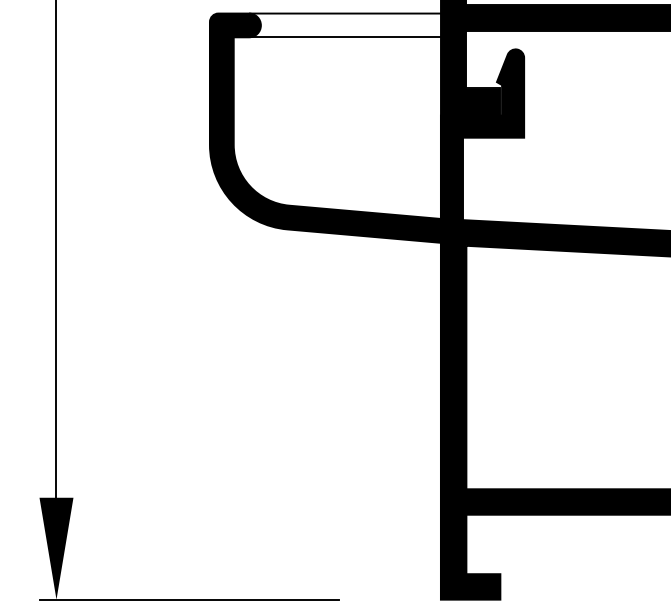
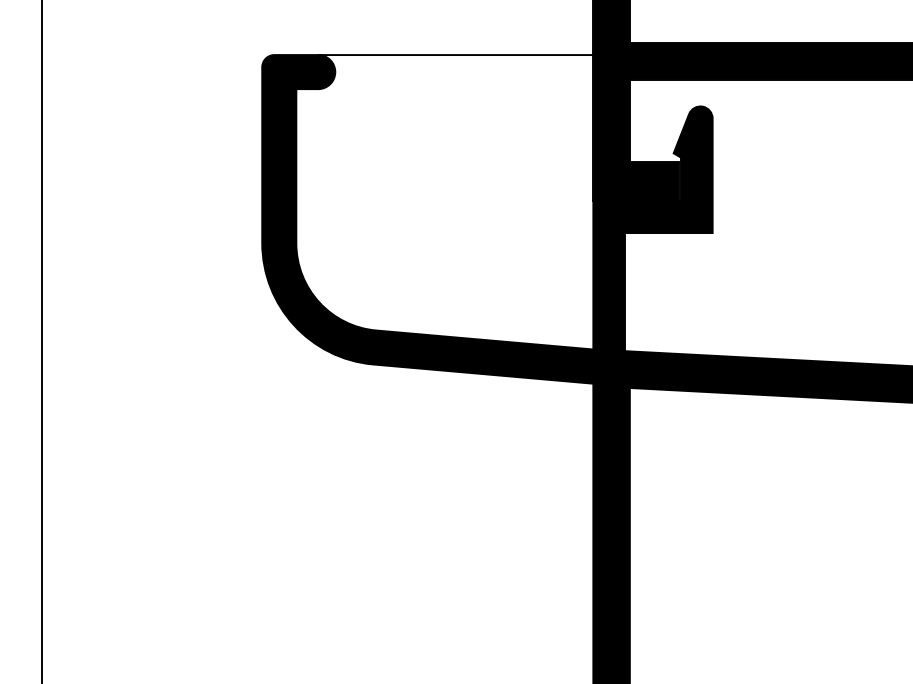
line: (344, 37) -> (455, 89), removed

